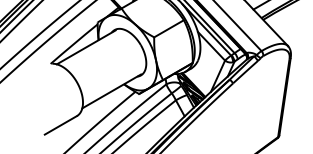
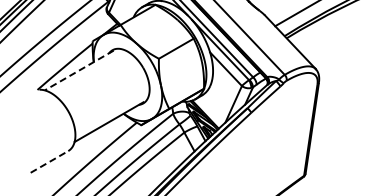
line: (86, 47) -> (79, 70), solid -> dashed
line: (60, 125) -> (49, 161), solid -> dashed

